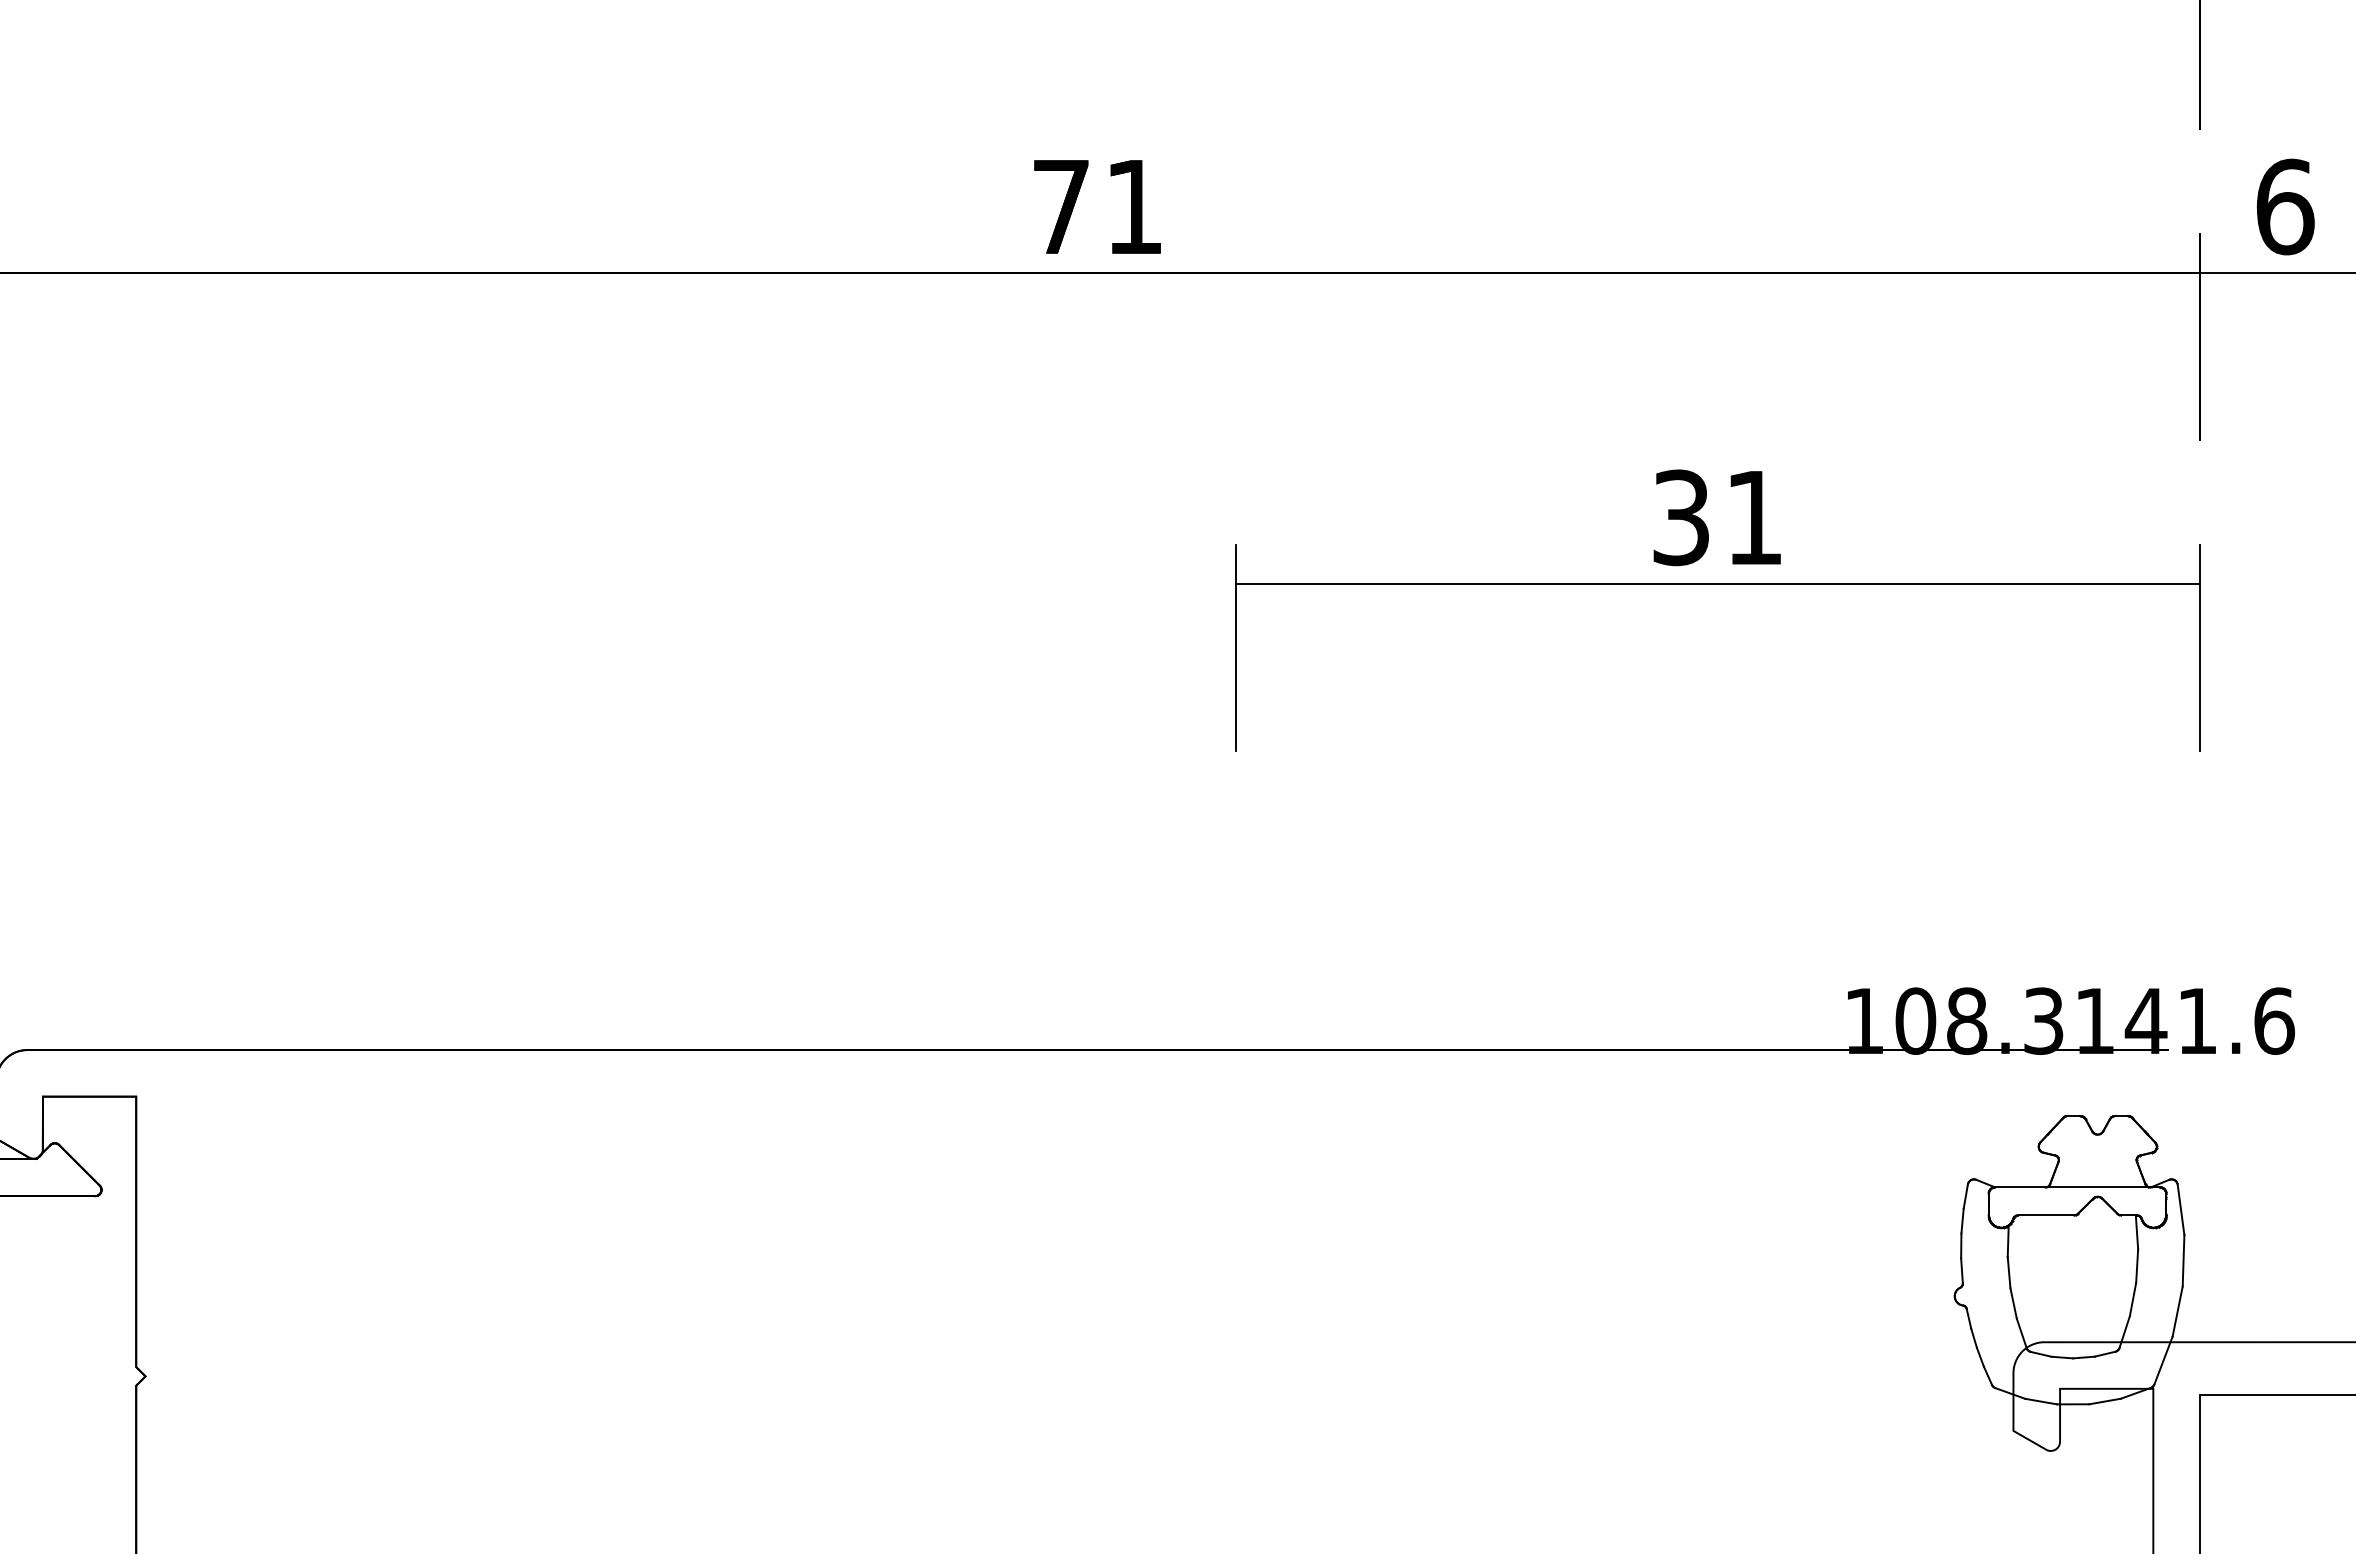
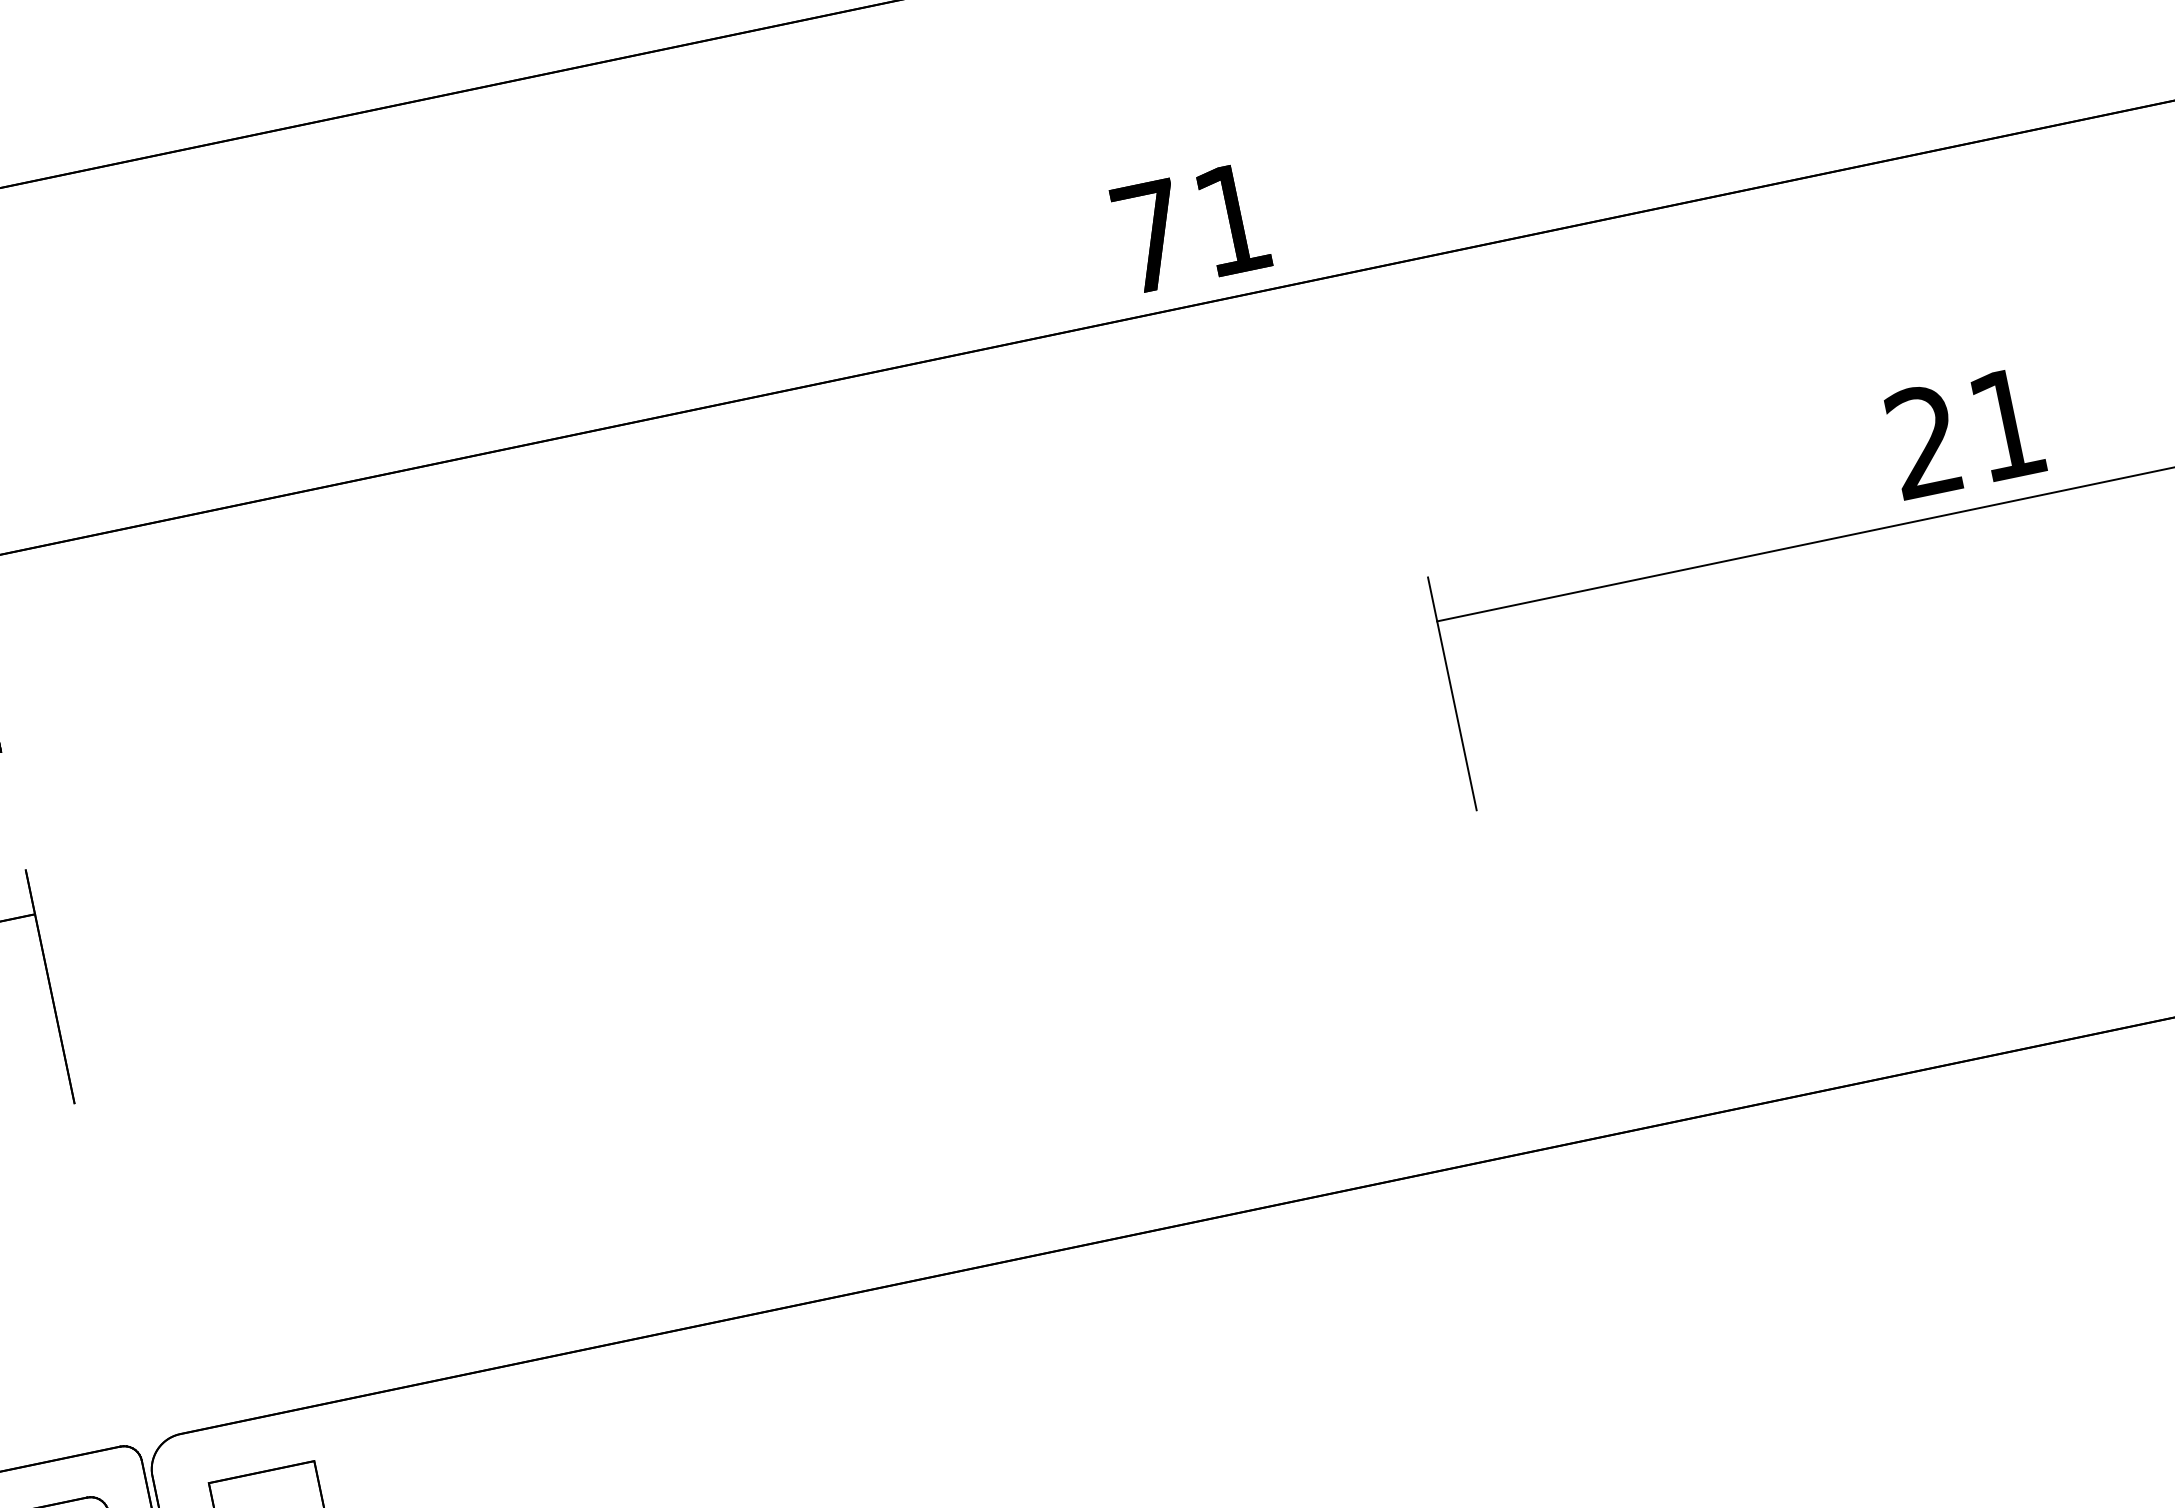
text: (1680, 517) -> (1923, 441), 31 -> 21

